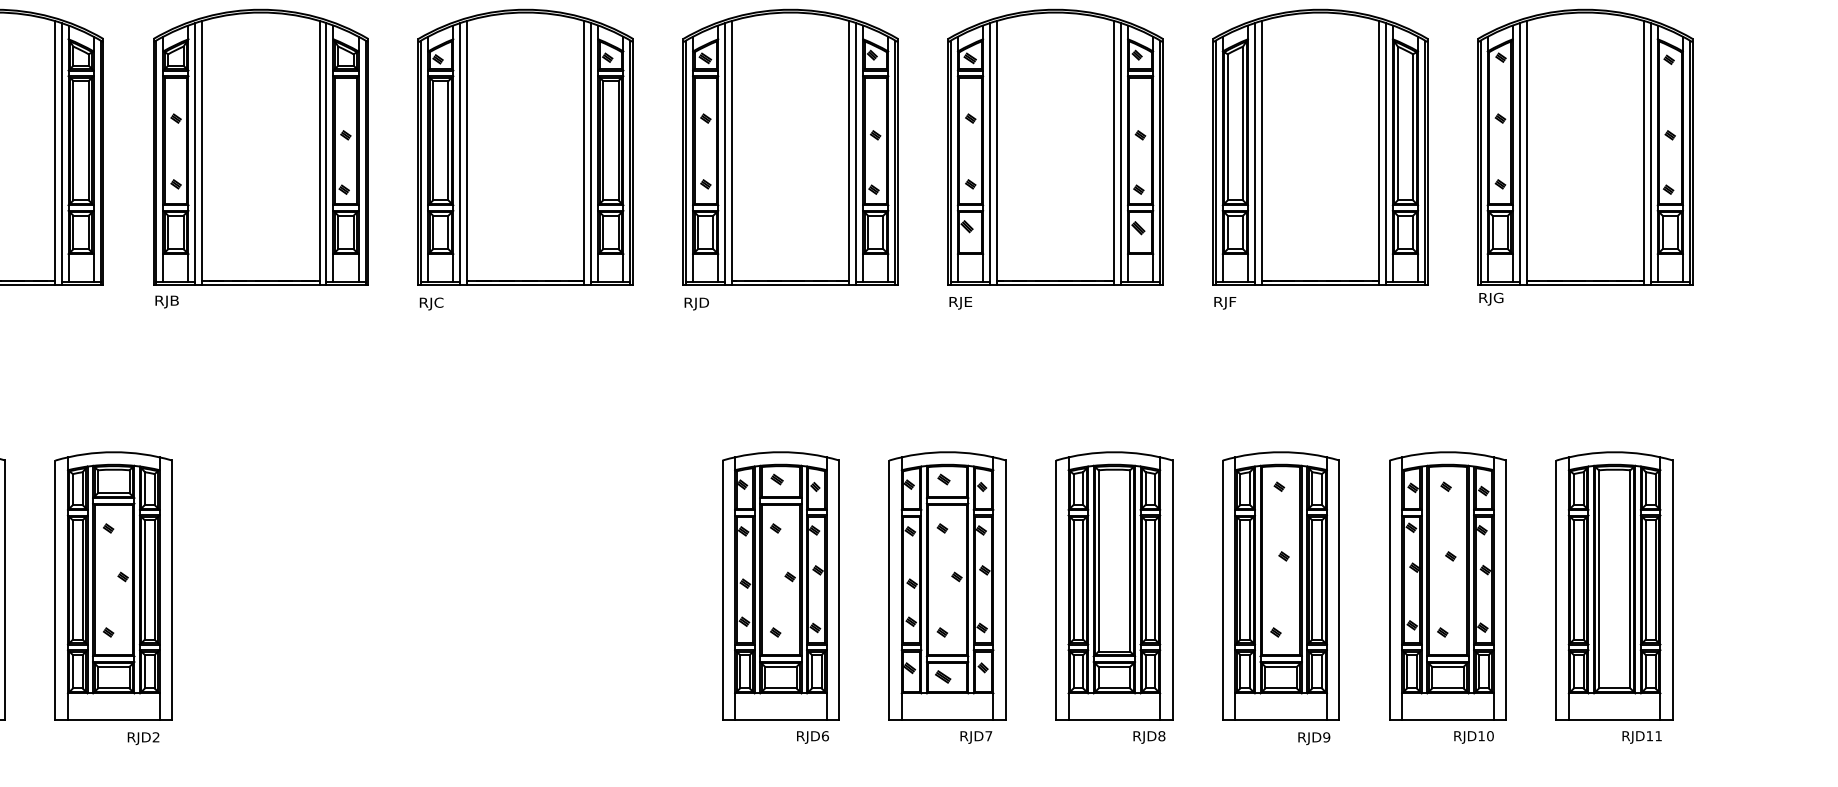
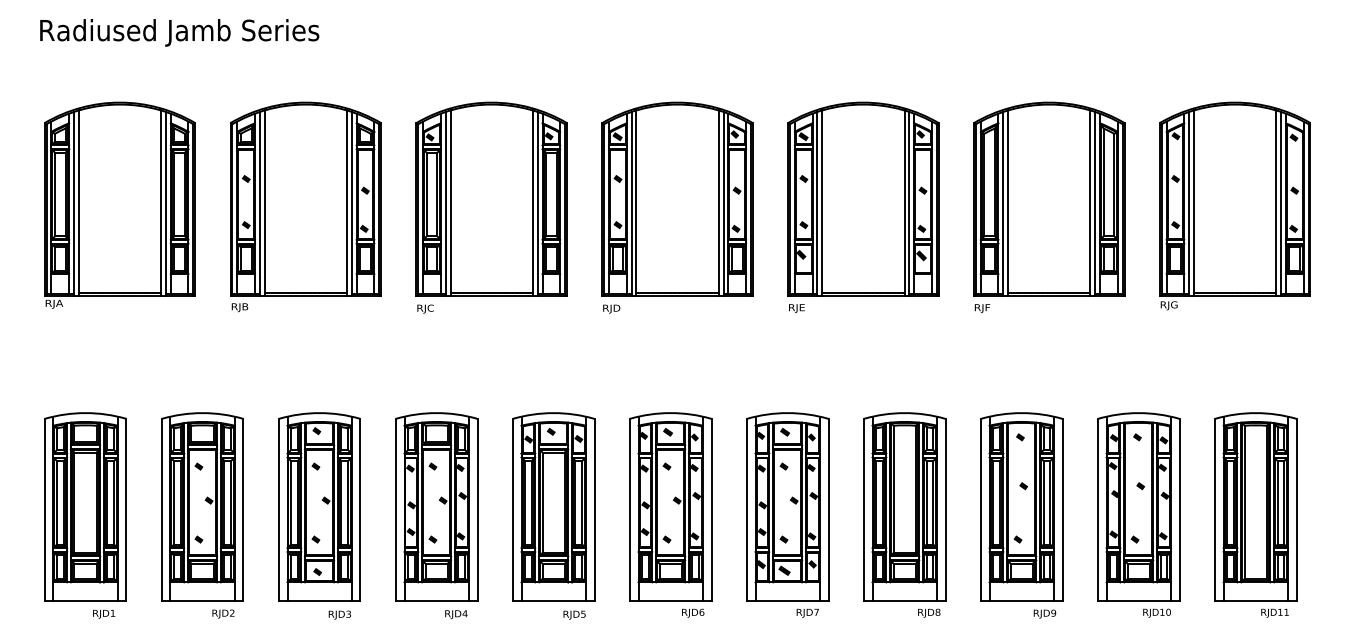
part: (280, 598) -> (319, 515), added
part: (447, 598) -> (436, 515), added
part: (613, 598) -> (553, 515), added

